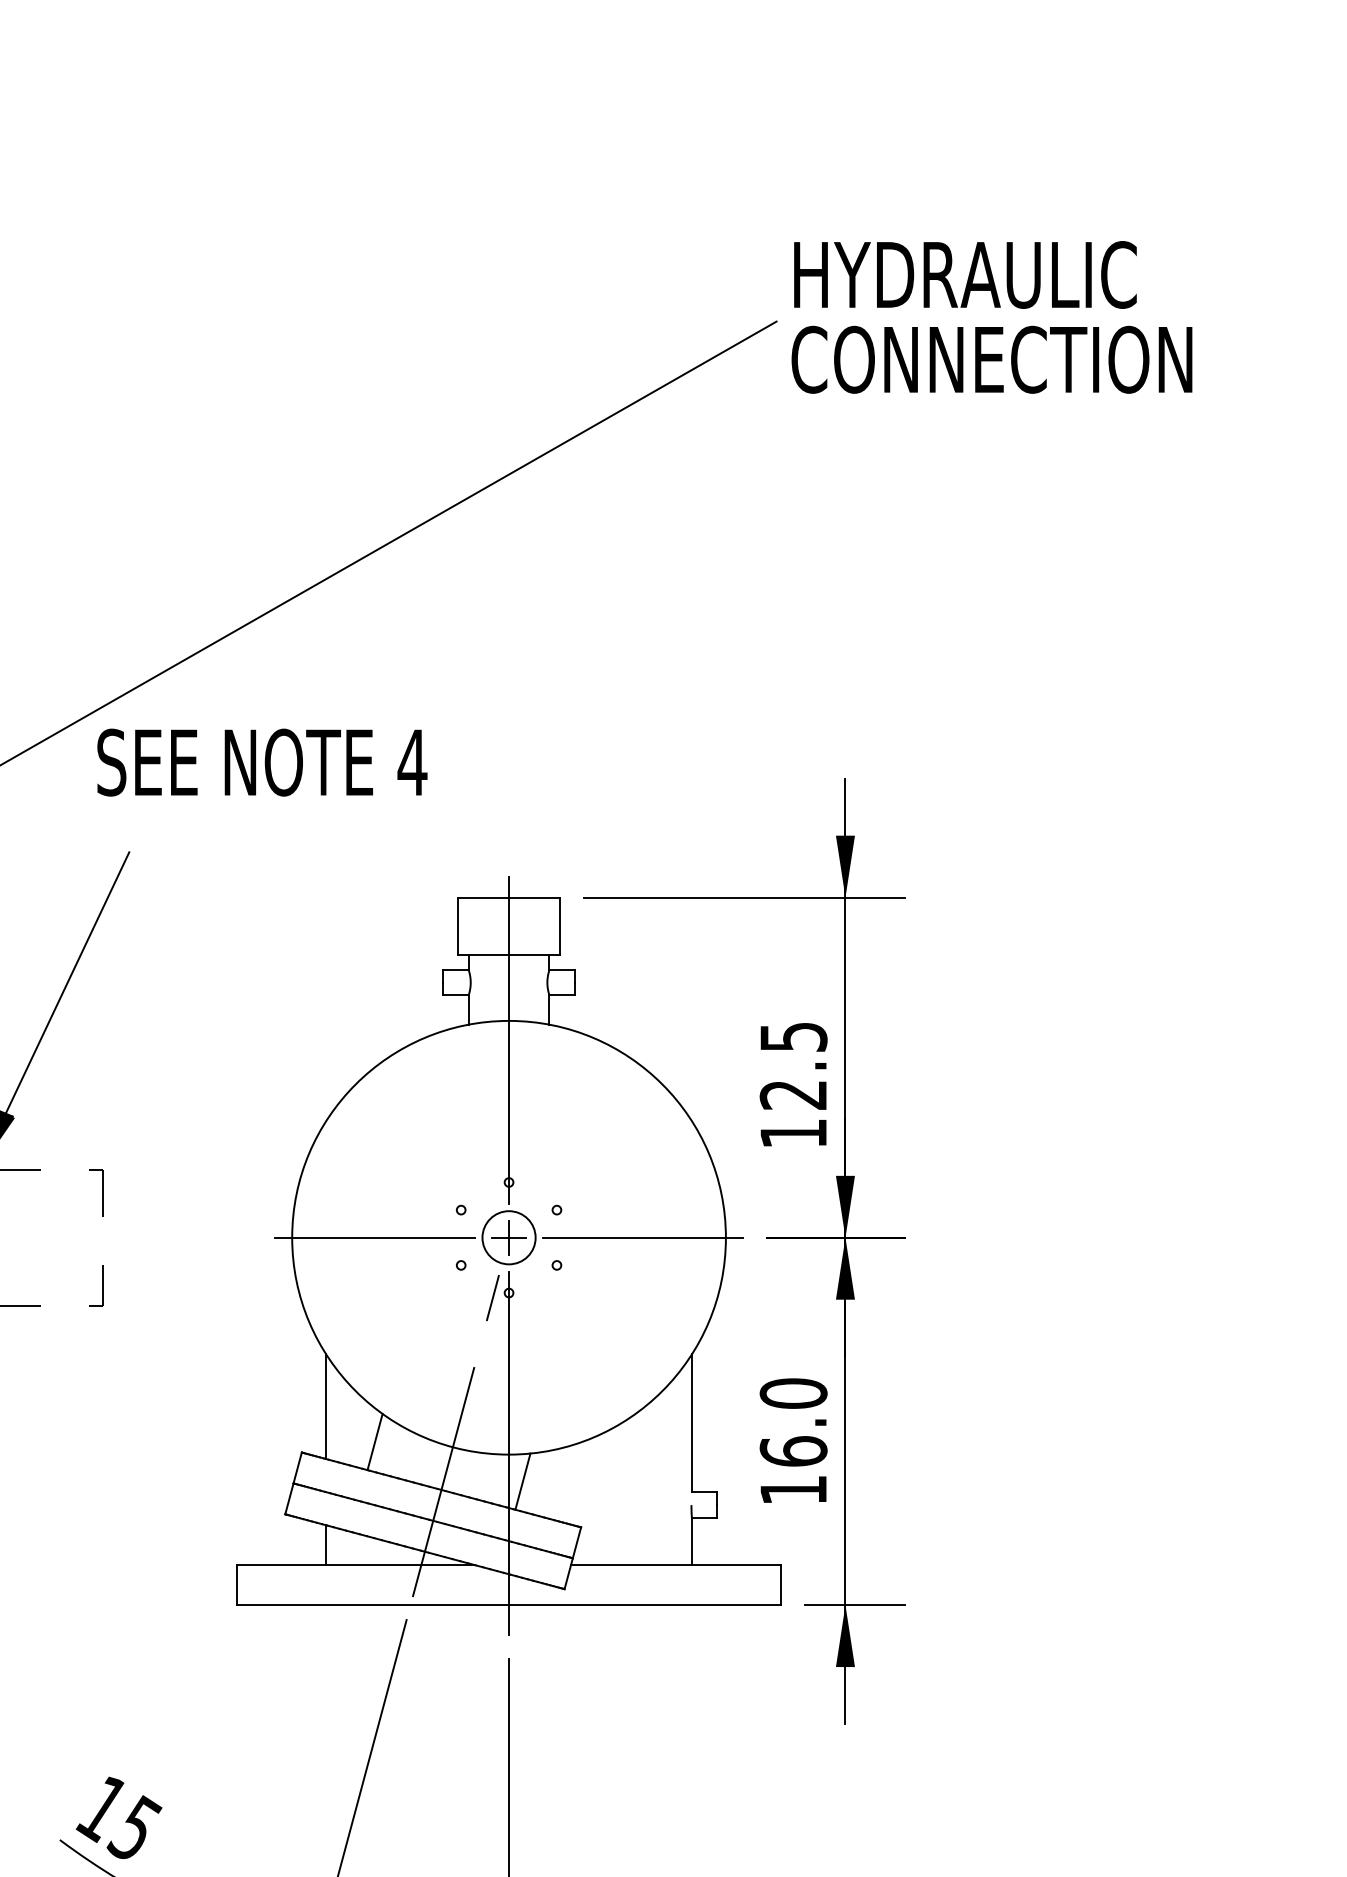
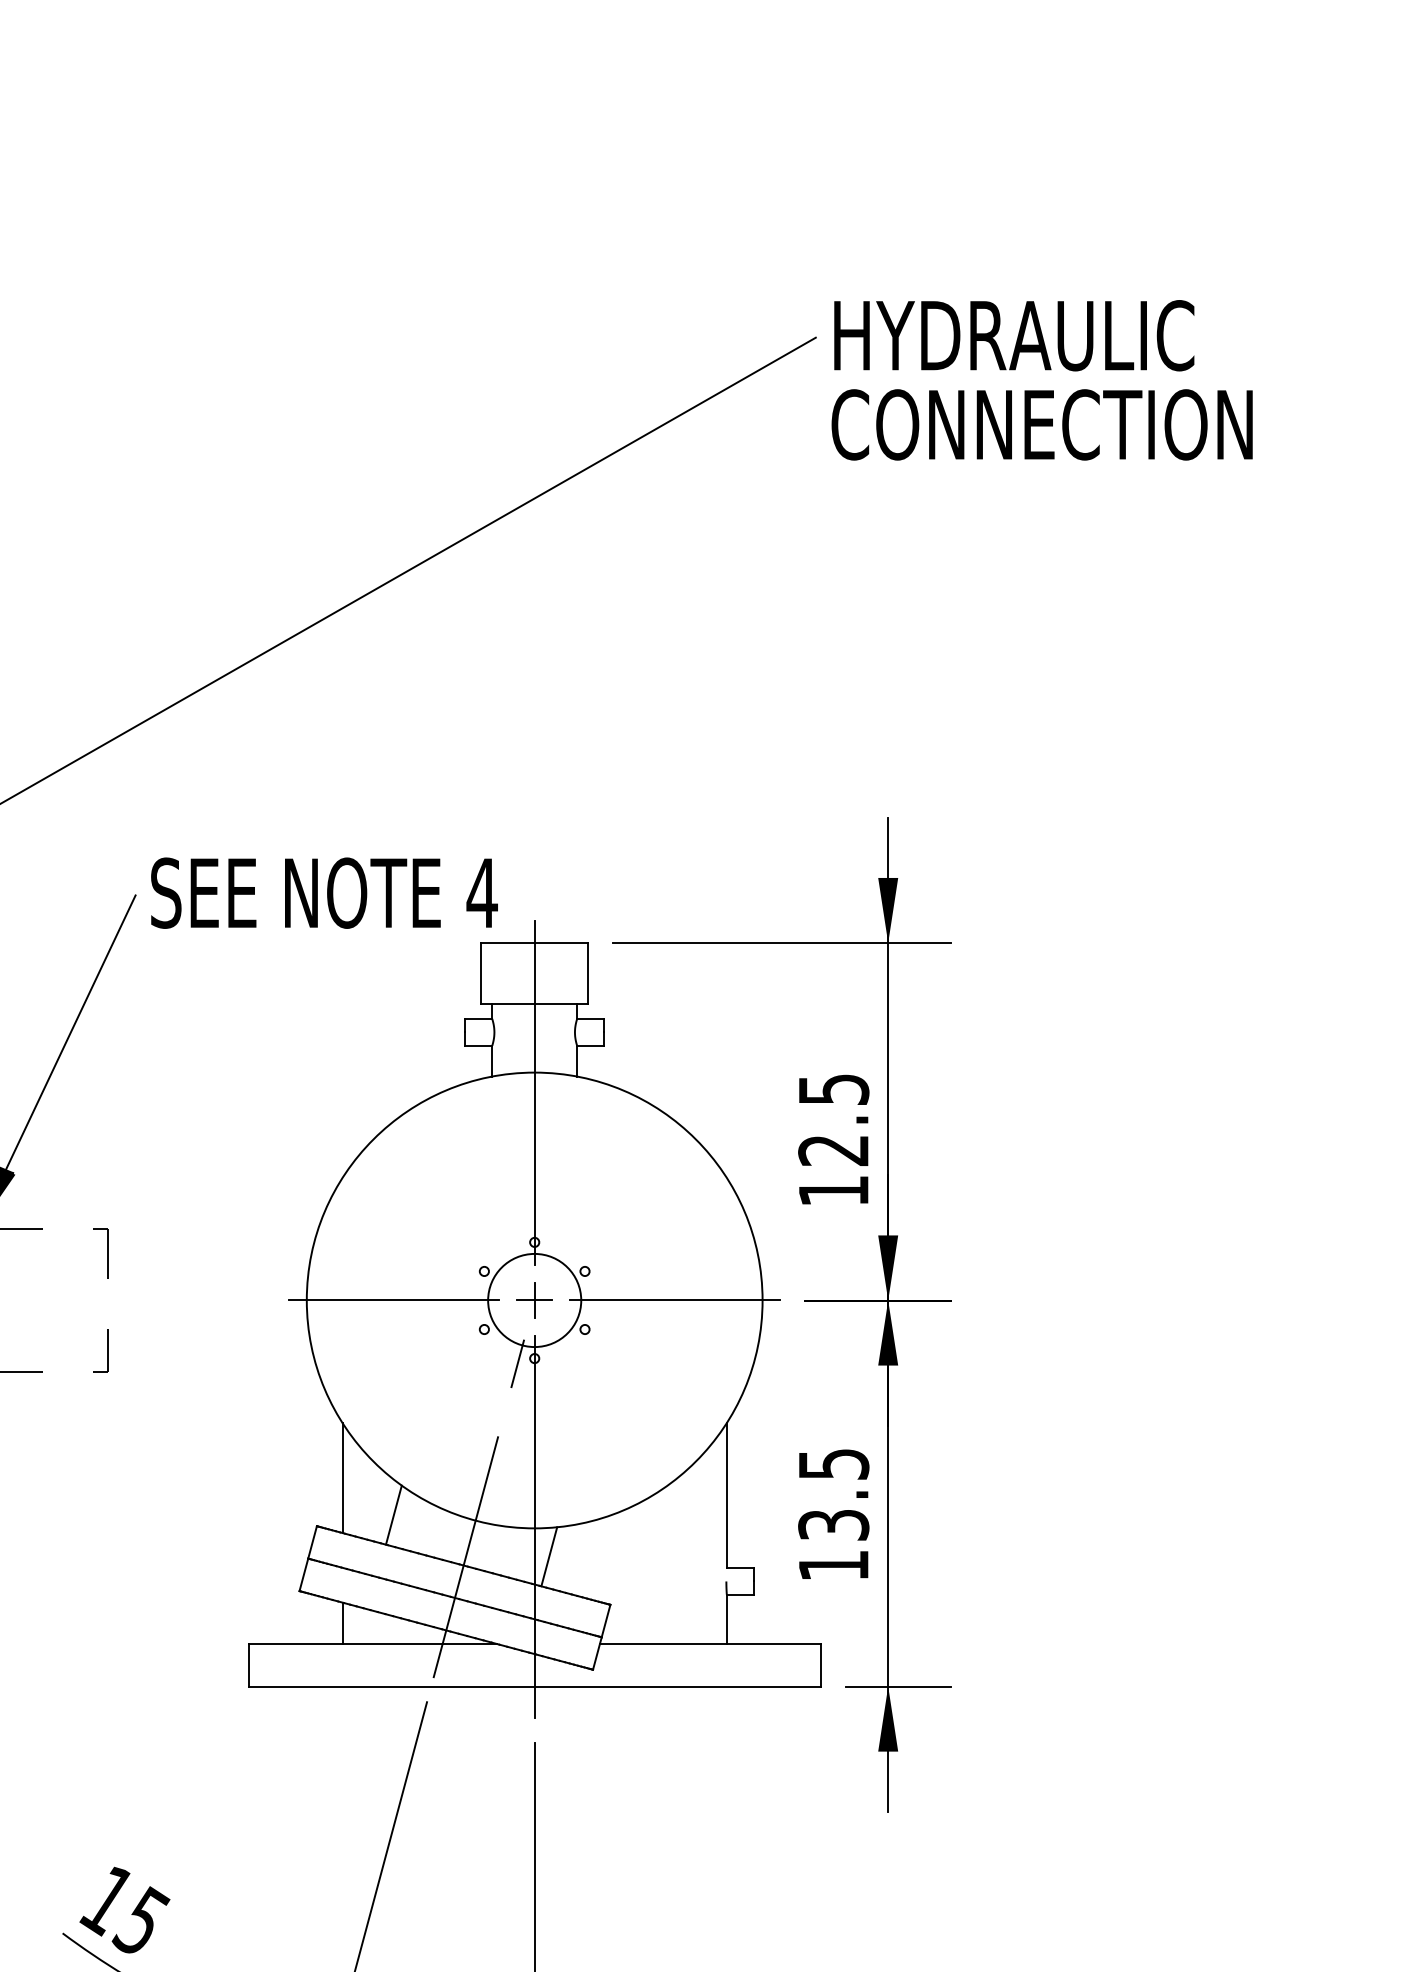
text: (991, 317) -> (1041, 380), moved
text: (262, 761) -> (324, 892), moved
circle: (508, 1237) -> (534, 1300), size x1.67
text: (793, 1422) -> (833, 1494), 16.0 -> 13.5

